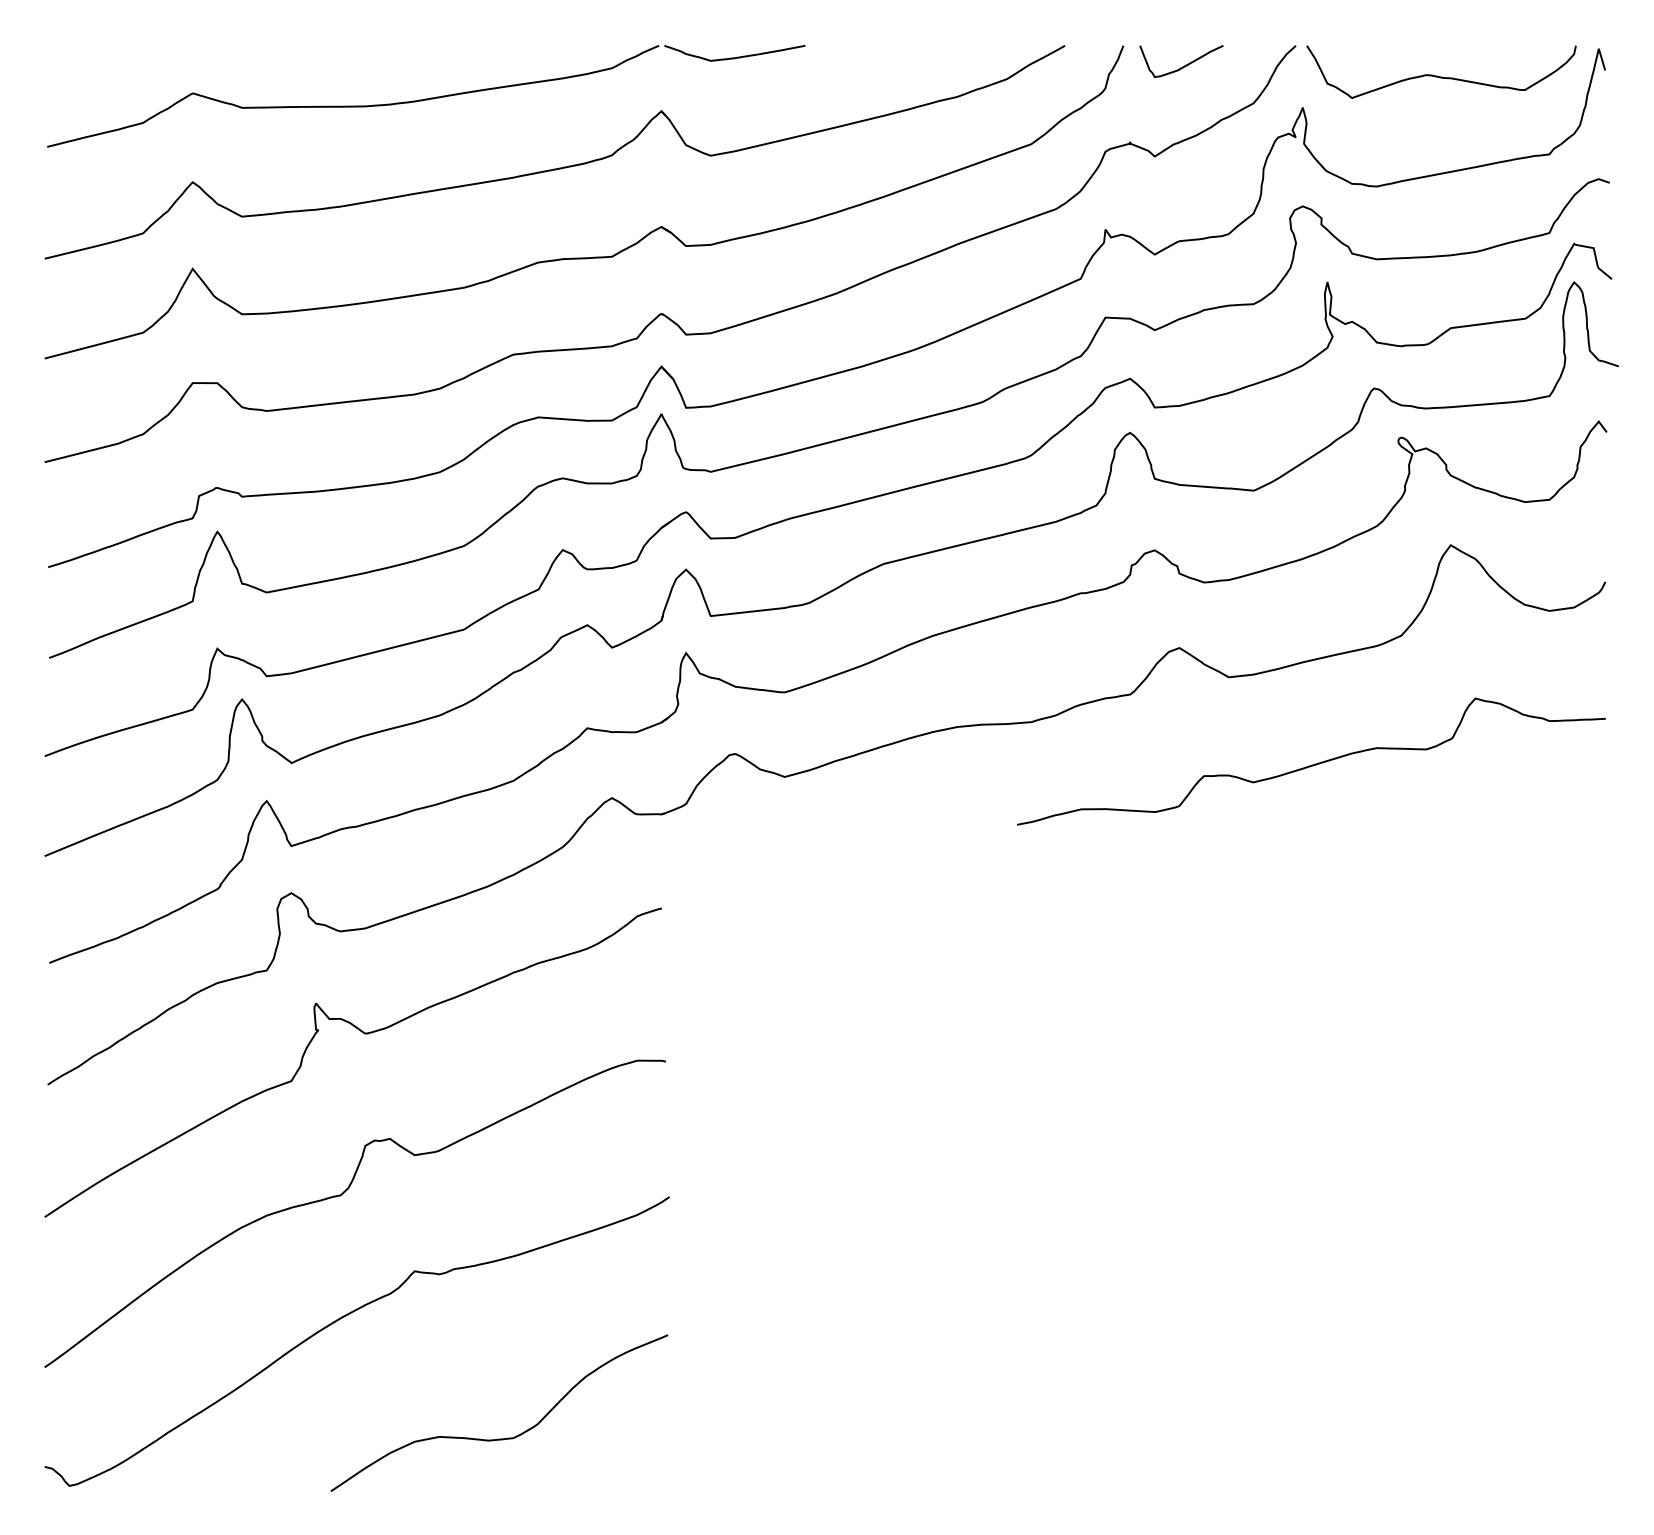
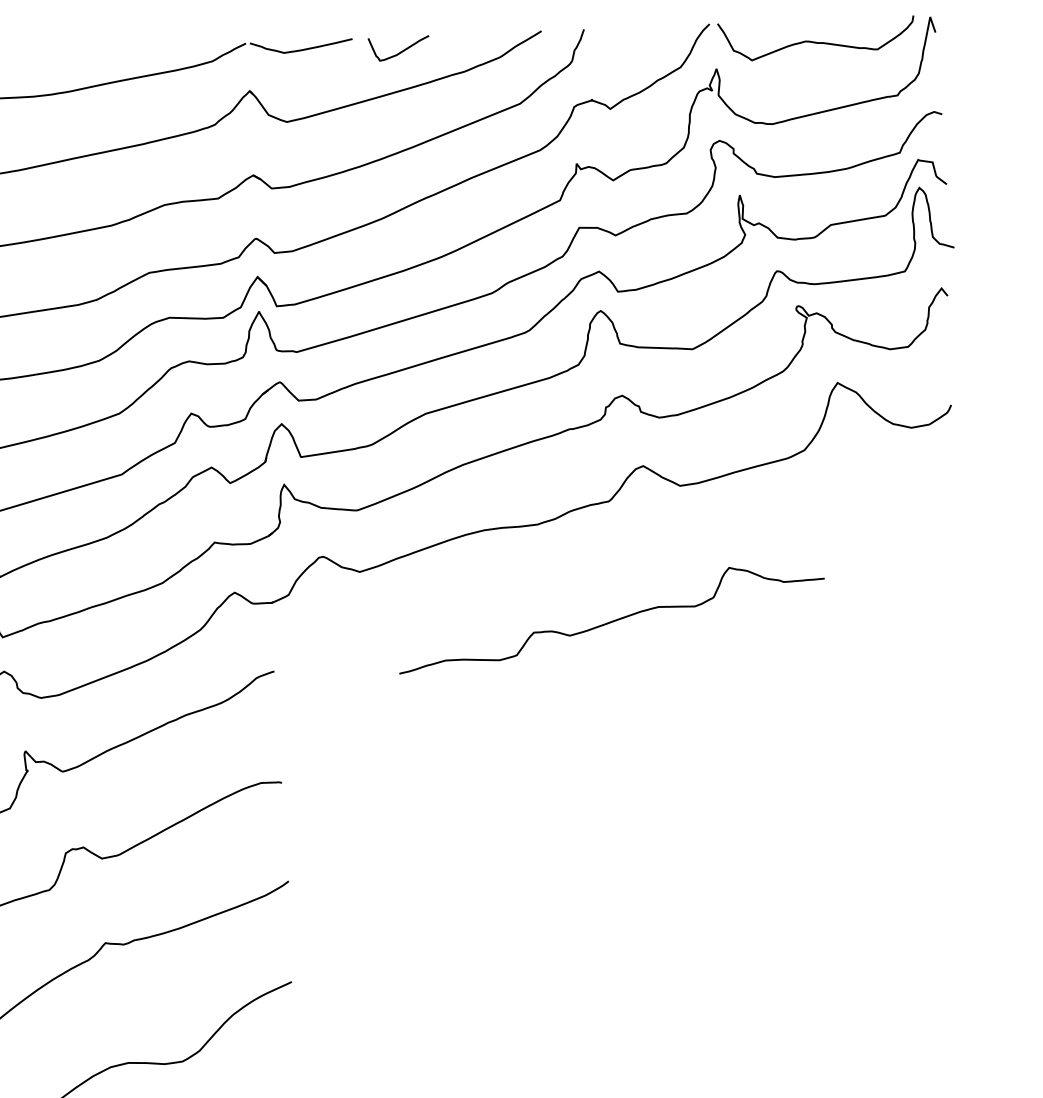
curve: (1184, 65) -> (401, 51), moved
curve: (1311, 764) -> (611, 620), moved

